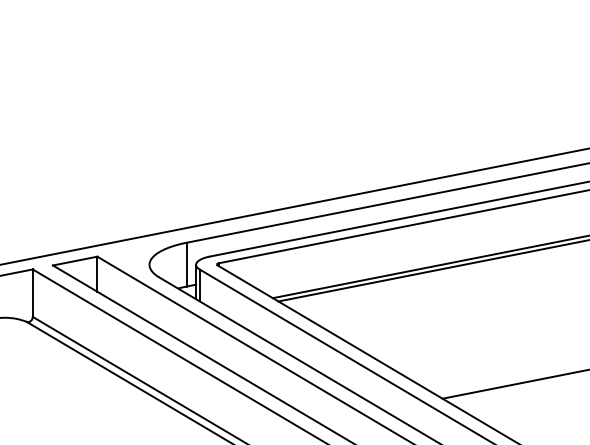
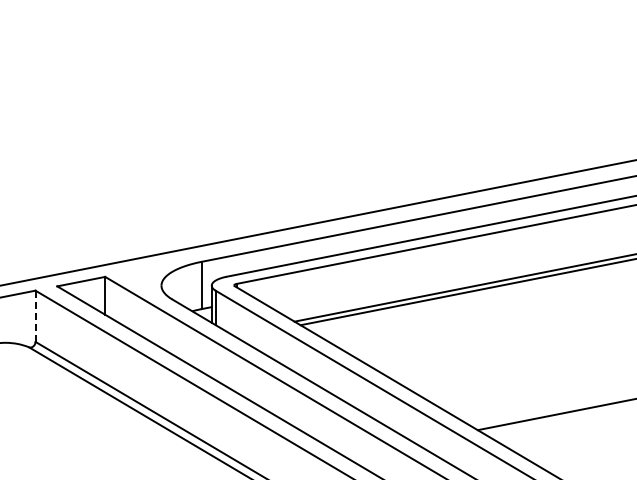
line: (32, 293) -> (35, 316), solid -> dashed

